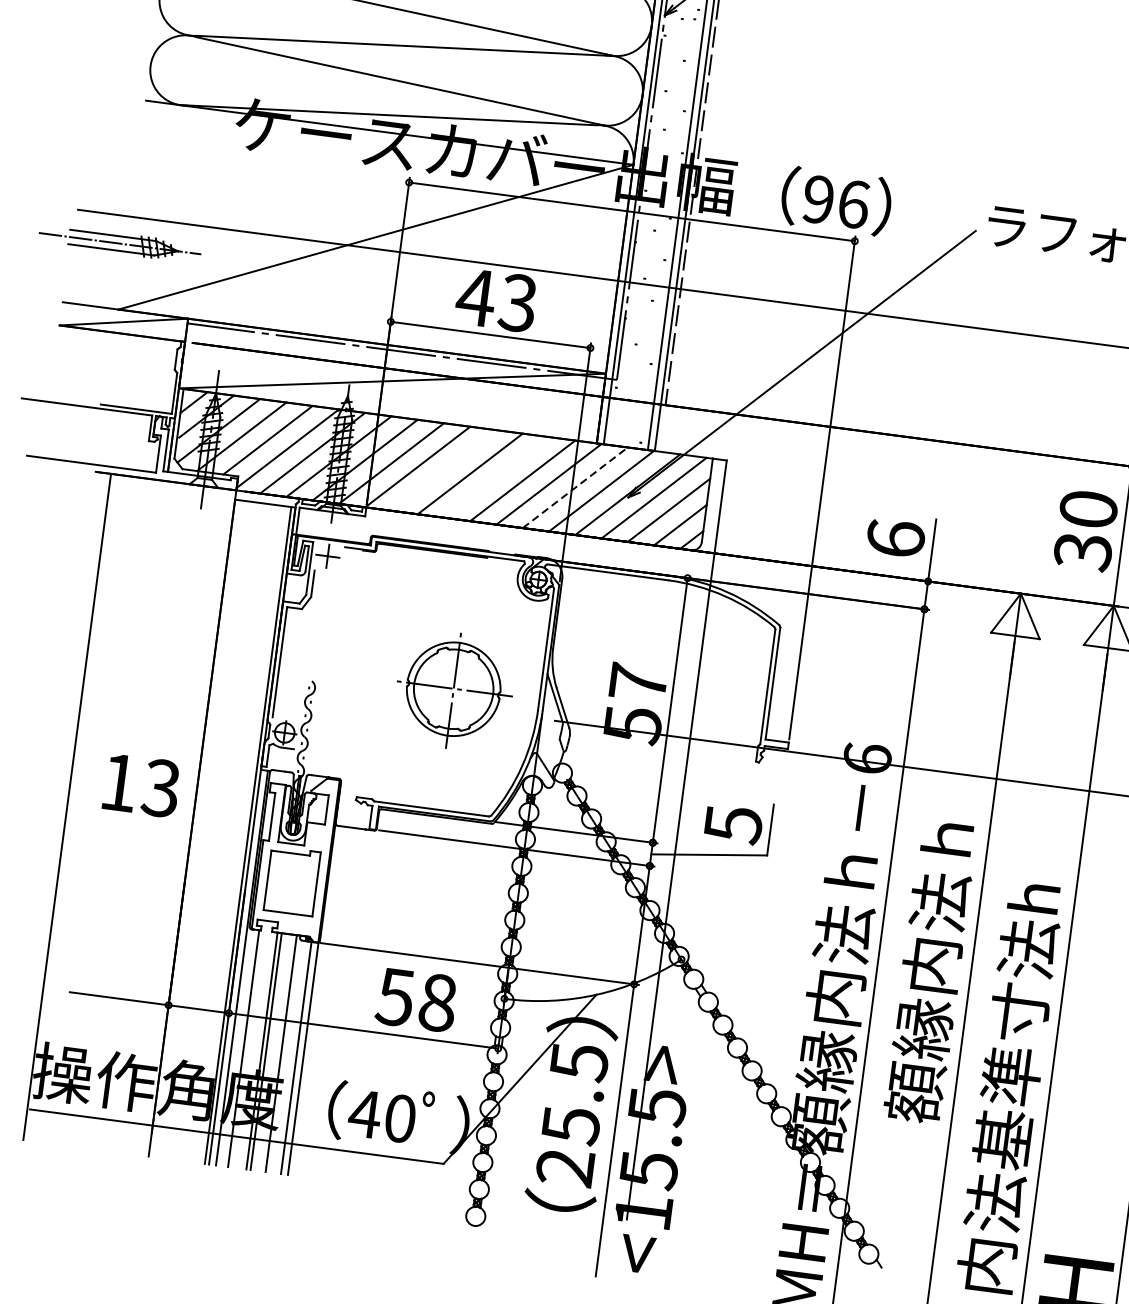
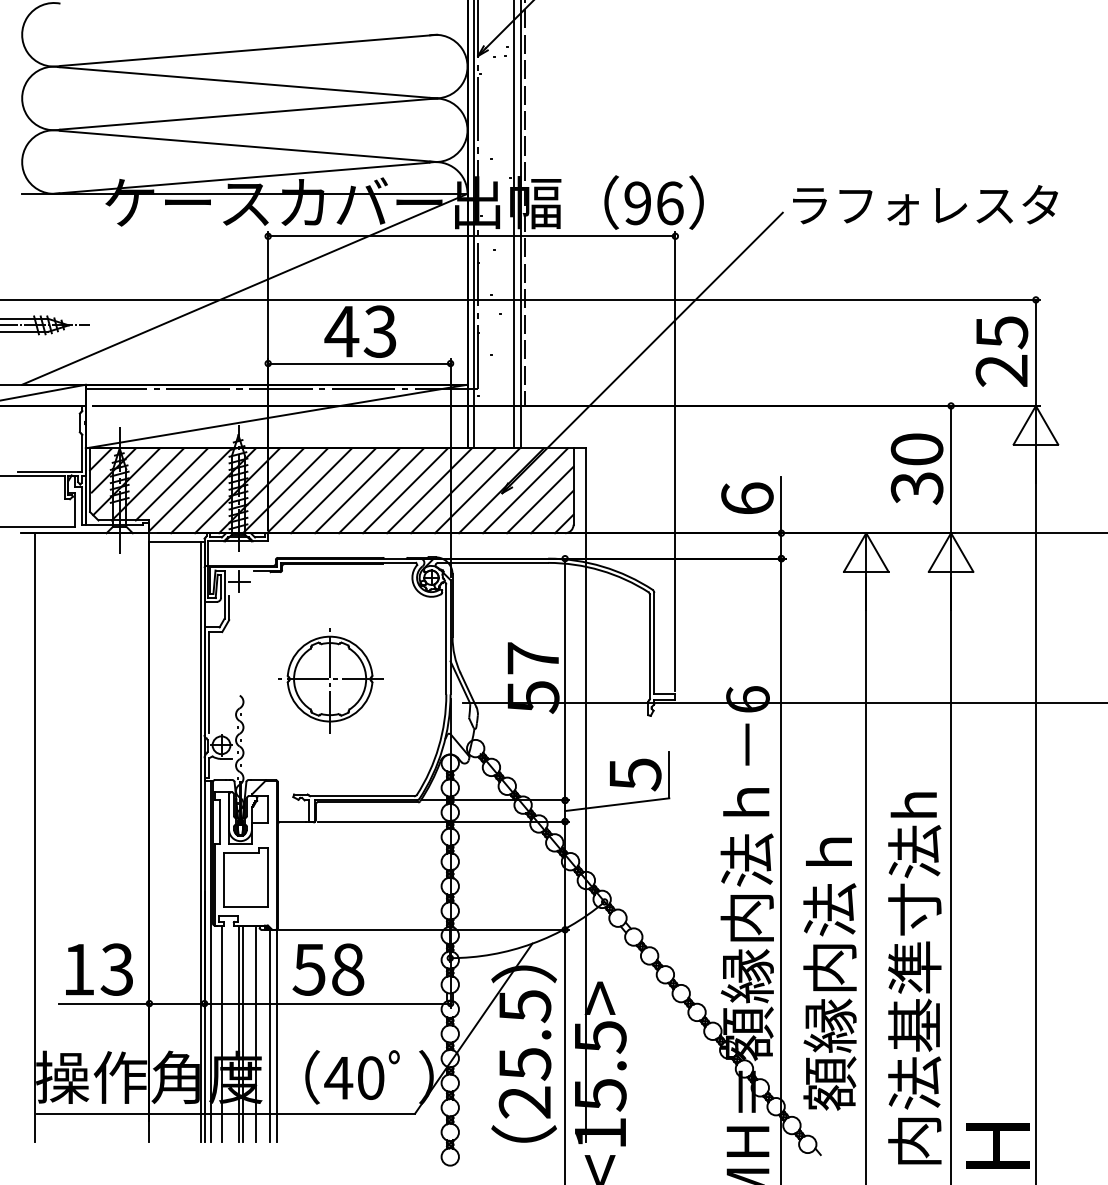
line: (444, 470) -> (333, 490), added
line: (496, 477) -> (381, 490), added
line: (575, 487) -> (453, 490), dashed -> solid
part: (453, 690) -> (330, 680), moved
text: (141, 785) -> (99, 969), moved
text: (930, 971) -> (829, 973), moved
text: (416, 999) -> (328, 969), moved

